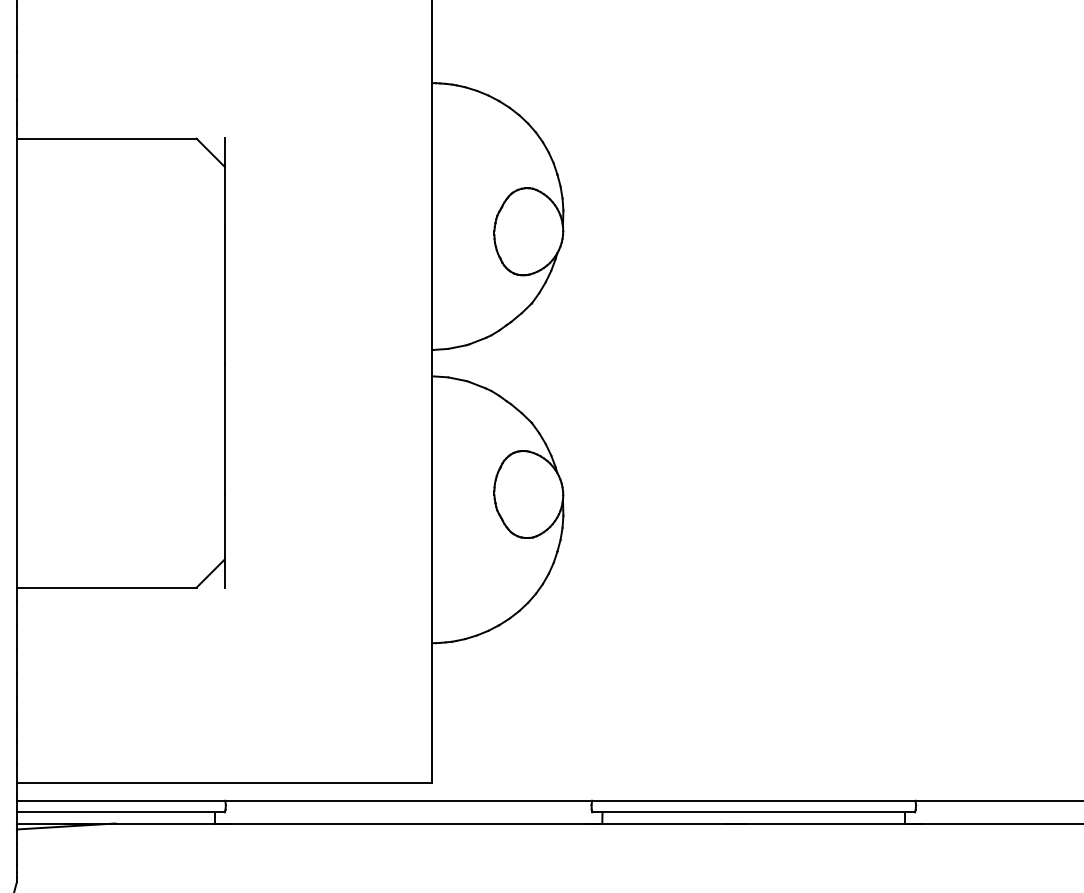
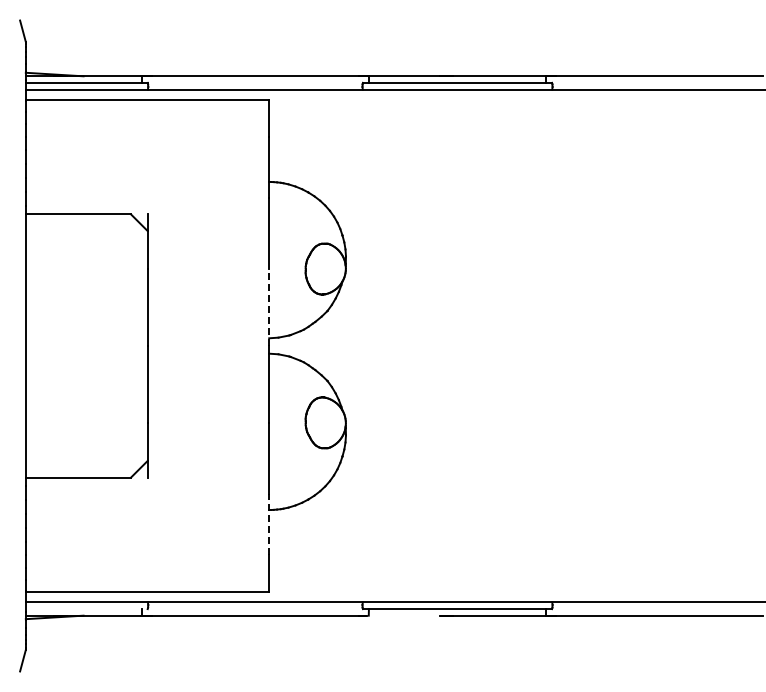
line: (432, 297) -> (269, 307), solid -> dashed
line: (432, 667) -> (269, 524), solid -> dashed
line: (120, 812) -> (86, 609), removed
line: (659, 823) -> (402, 615), removed

